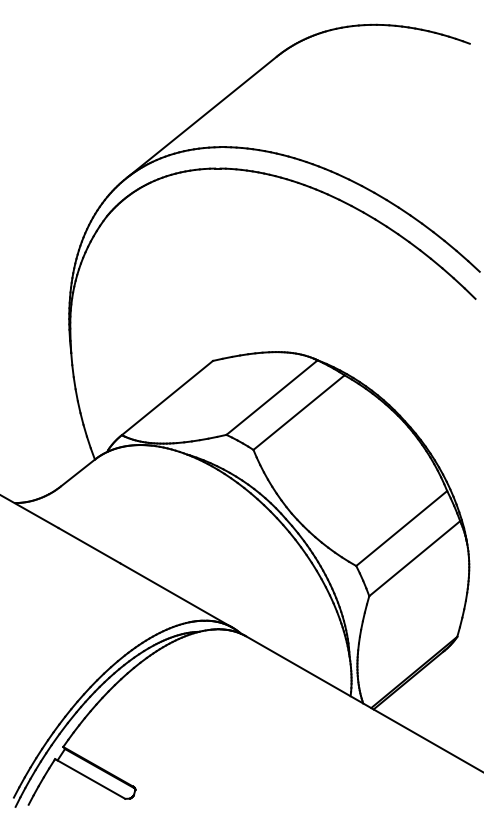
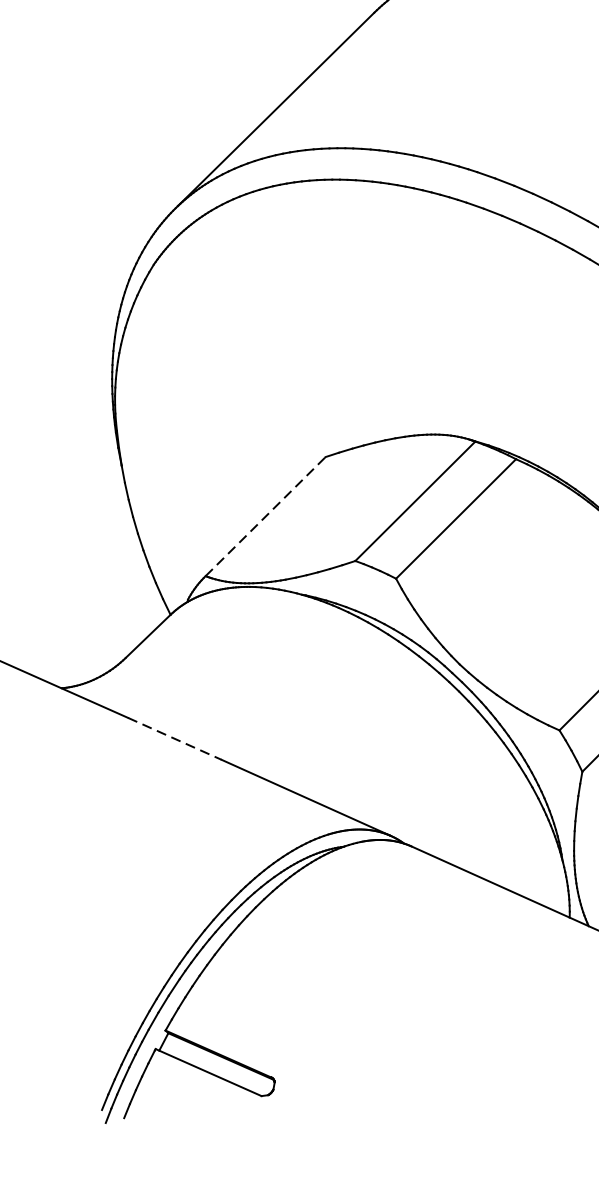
line: (167, 398) -> (265, 517), solid -> dashed
line: (89, 545) -> (174, 738), solid -> dashed

